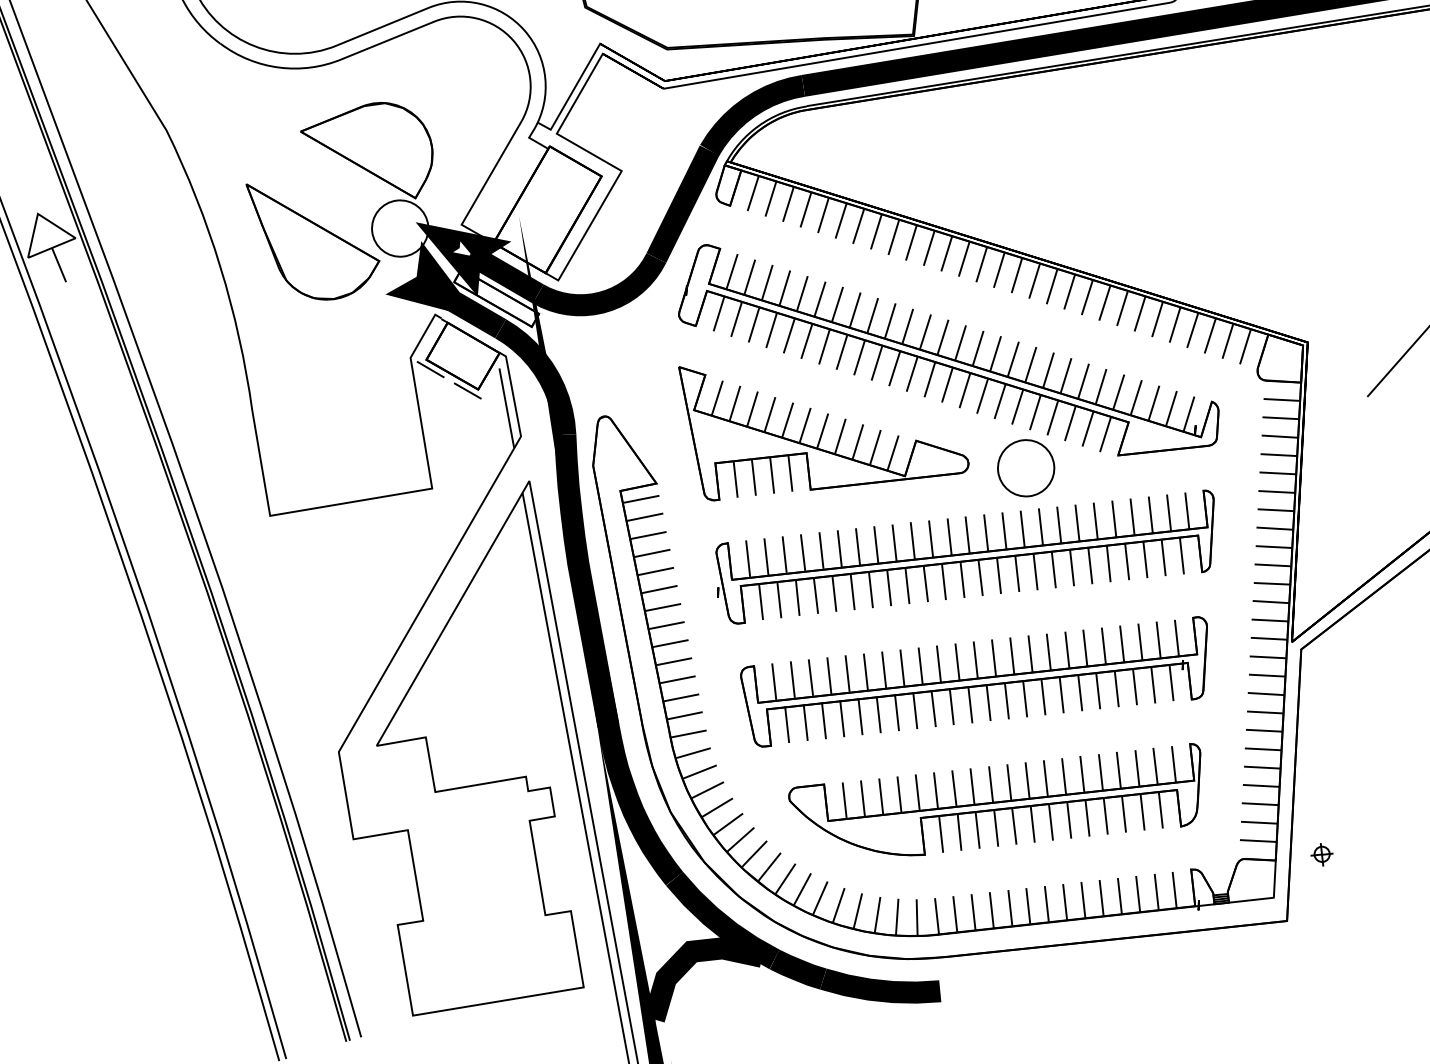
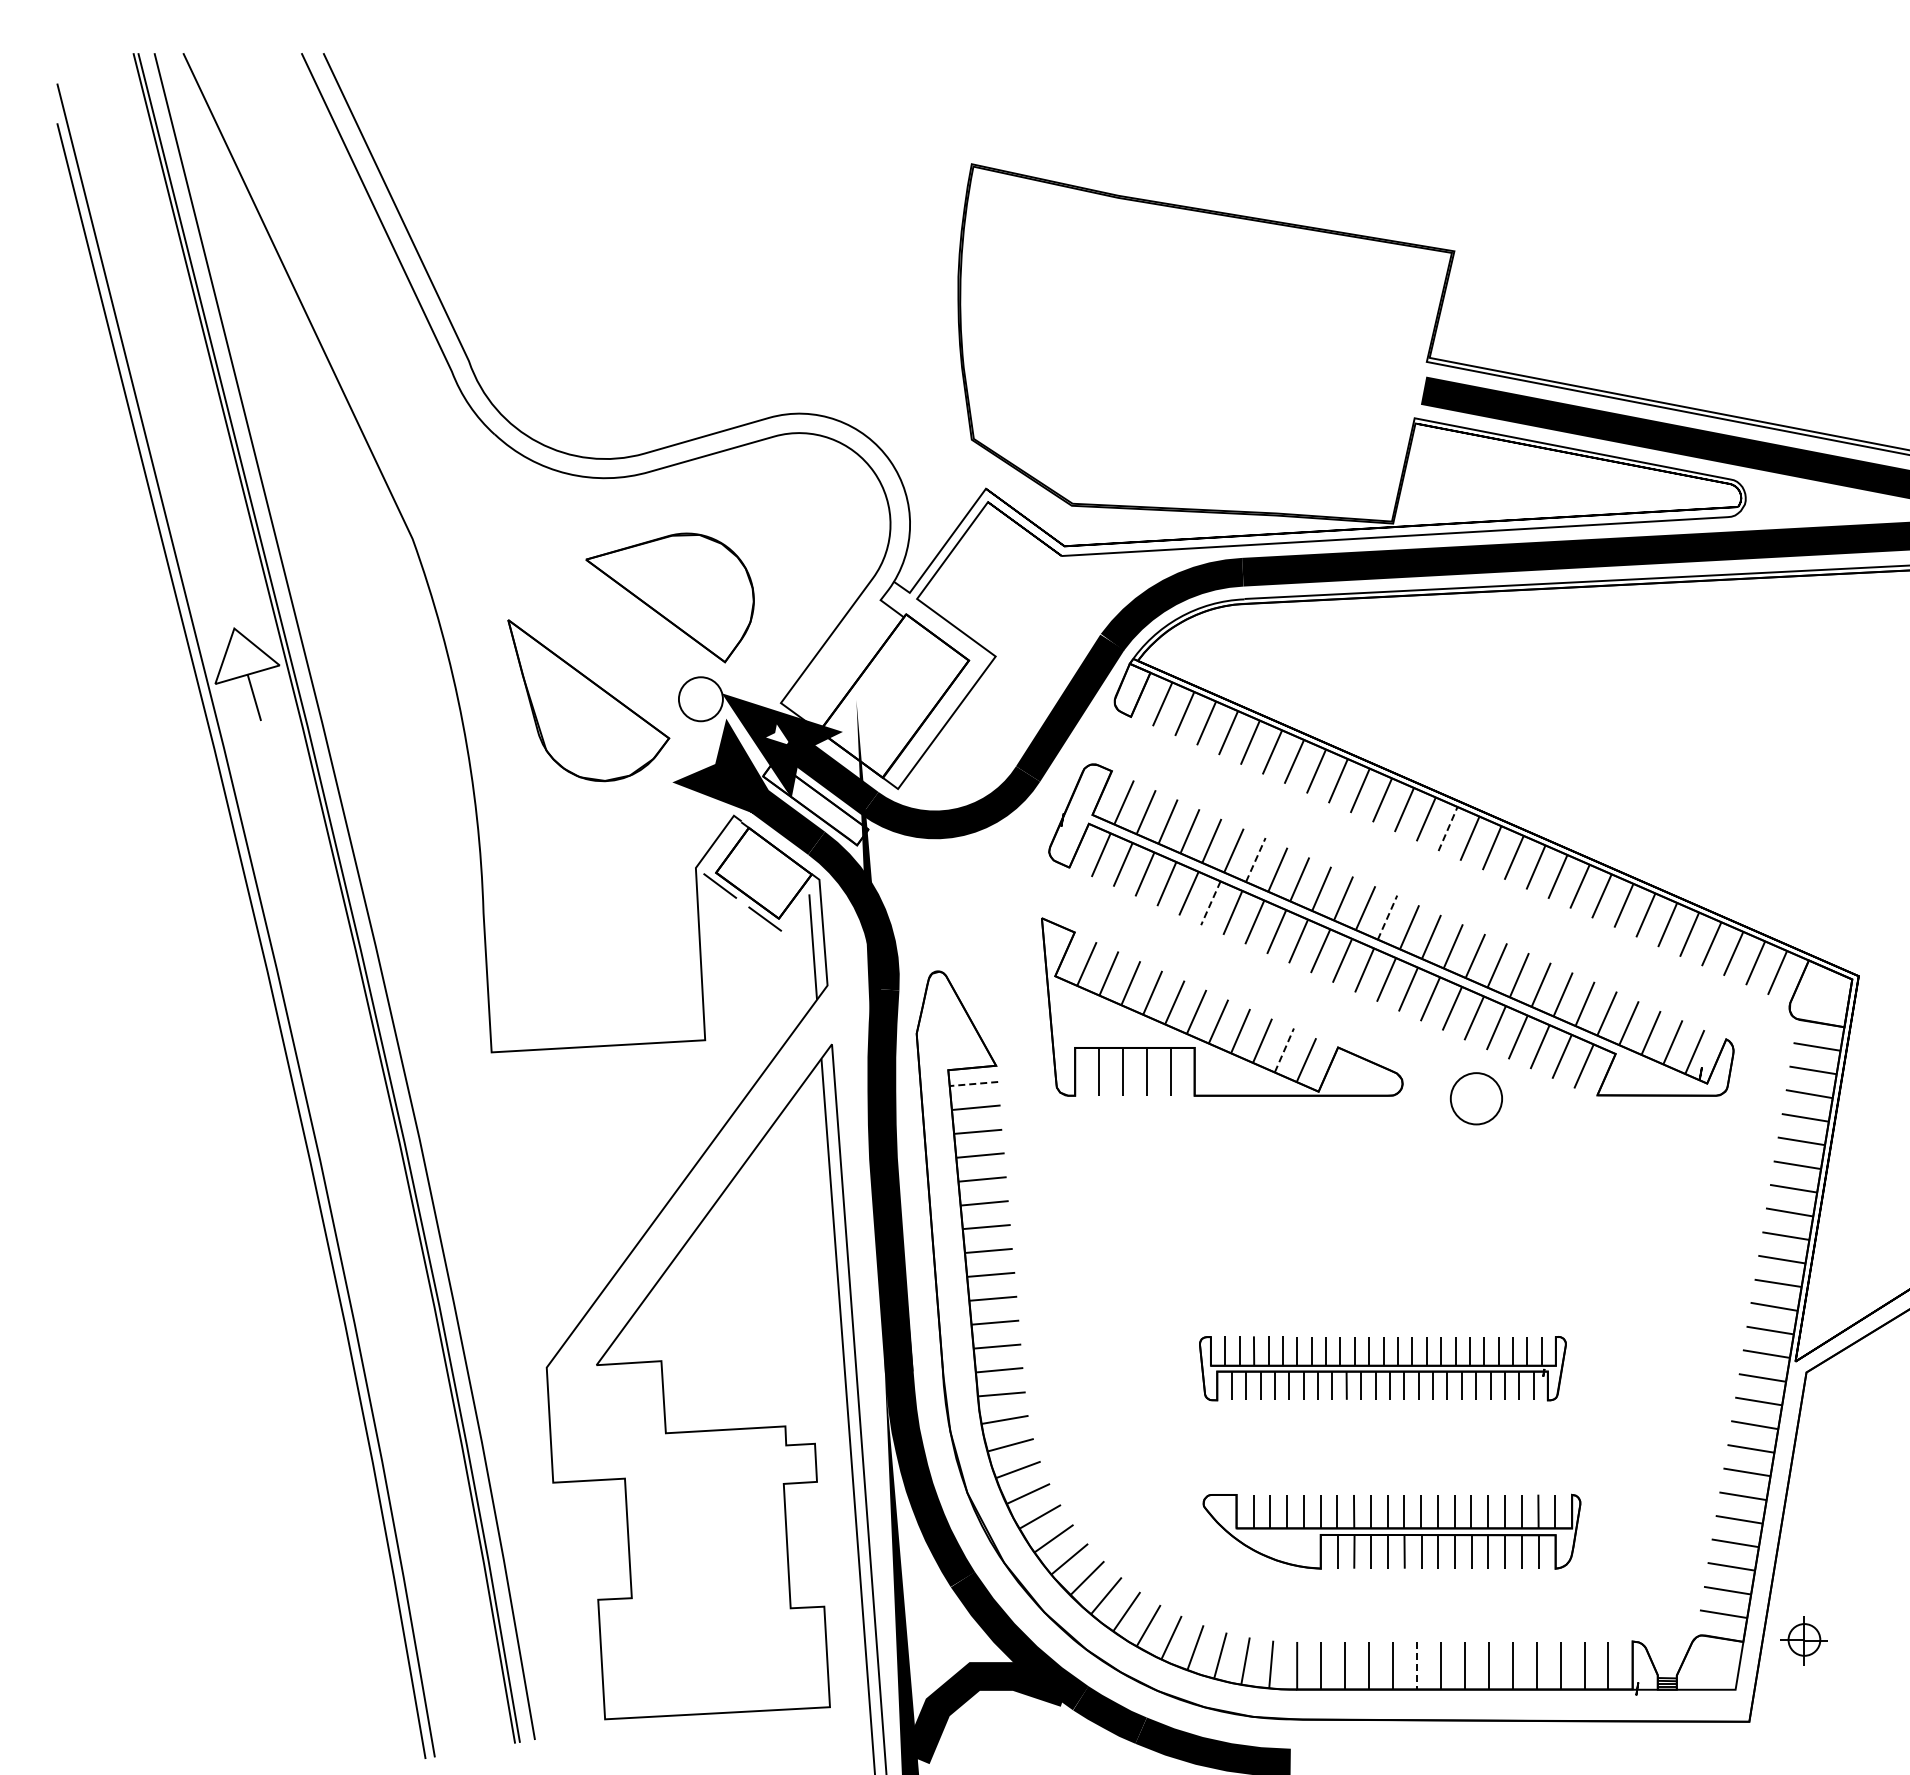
circle: (399, 228) -> (700, 698), size x0.6
line: (982, 264) -> (1448, 828), solid -> dashed
line: (837, 304) -> (1255, 859), solid -> dashed
line: (942, 337) -> (1387, 917), solid -> dashed
line: (806, 341) -> (1210, 903), solid -> dashed
line: (875, 447) -> (1284, 1050), solid -> dashed
circle: (1026, 468) -> (1476, 1098), size x0.7
line: (641, 499) -> (974, 1084), solid -> dashed
part: (966, 557) -> (1386, 1205), removed
part: (977, 682) -> (1382, 1368), size x0.6
part: (997, 805) -> (1391, 1531), size x0.7
part: (1321, 855) -> (1803, 1641), size x1.6
line: (1028, 906) -> (1416, 1665), solid -> dashed

